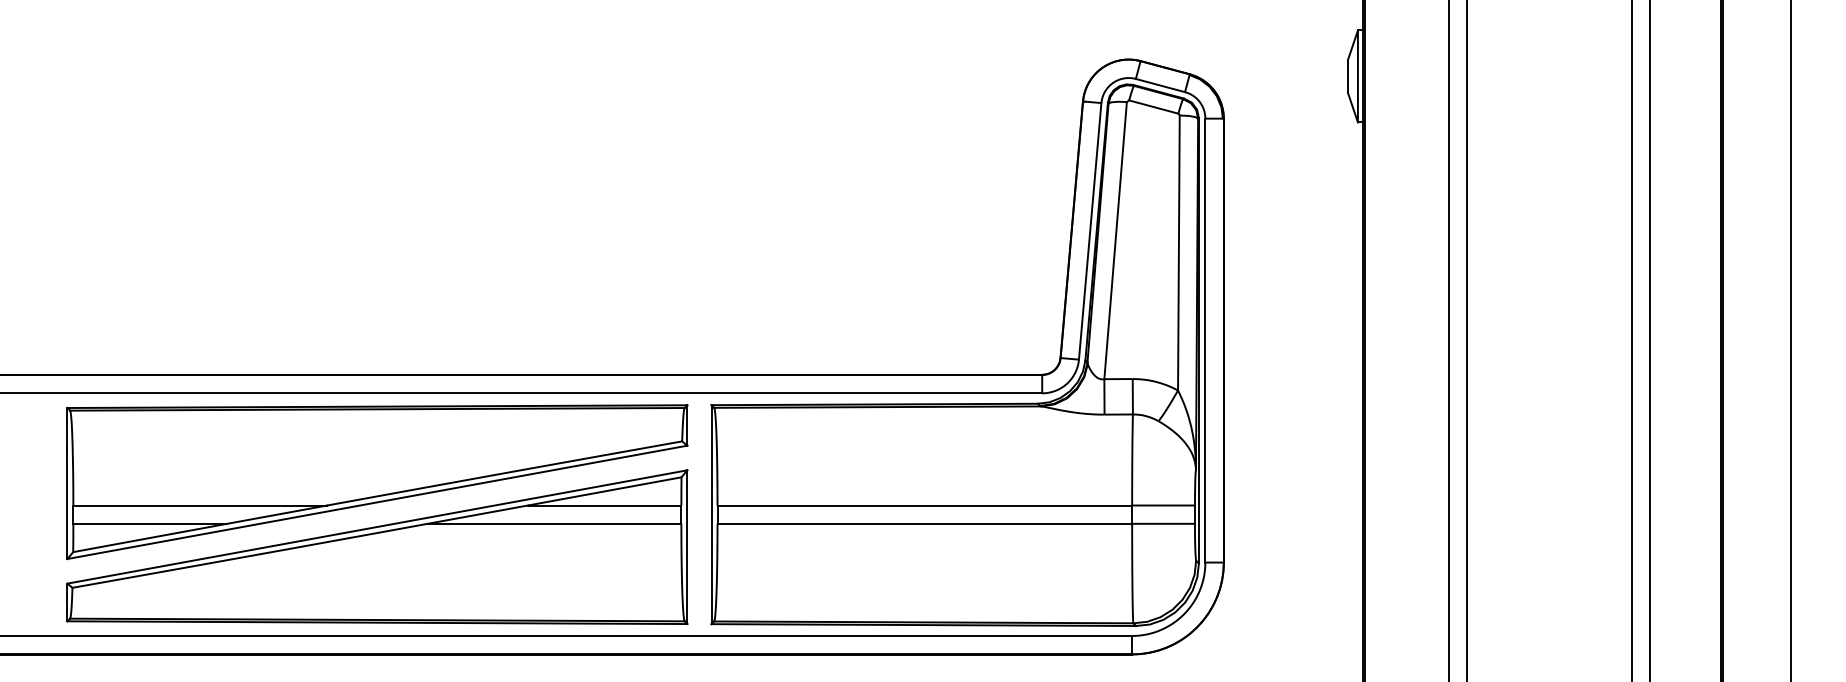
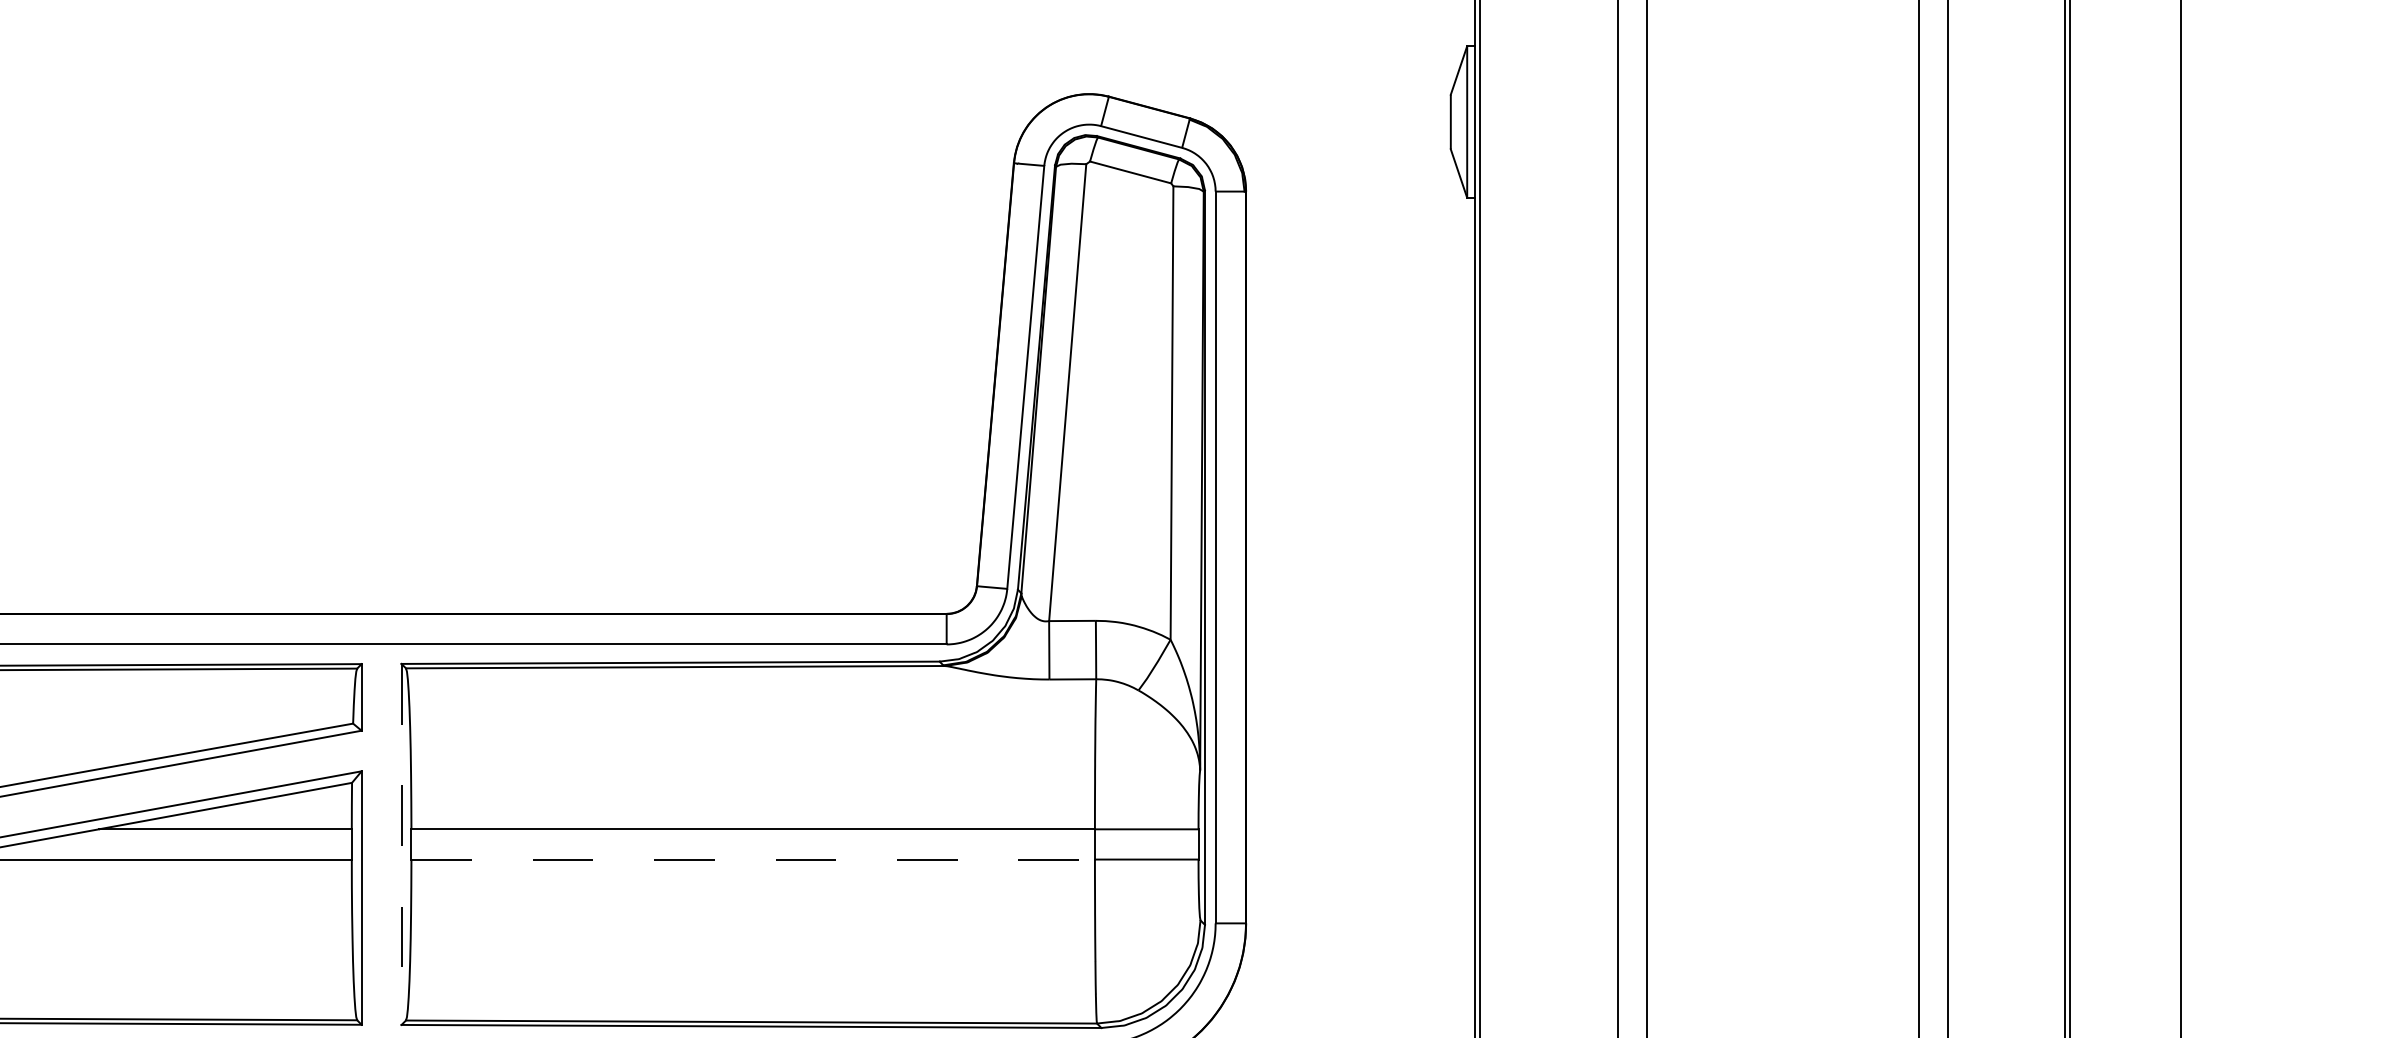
line: (711, 515) -> (401, 845), solid -> dashed
line: (925, 523) -> (754, 859), solid -> dashed

